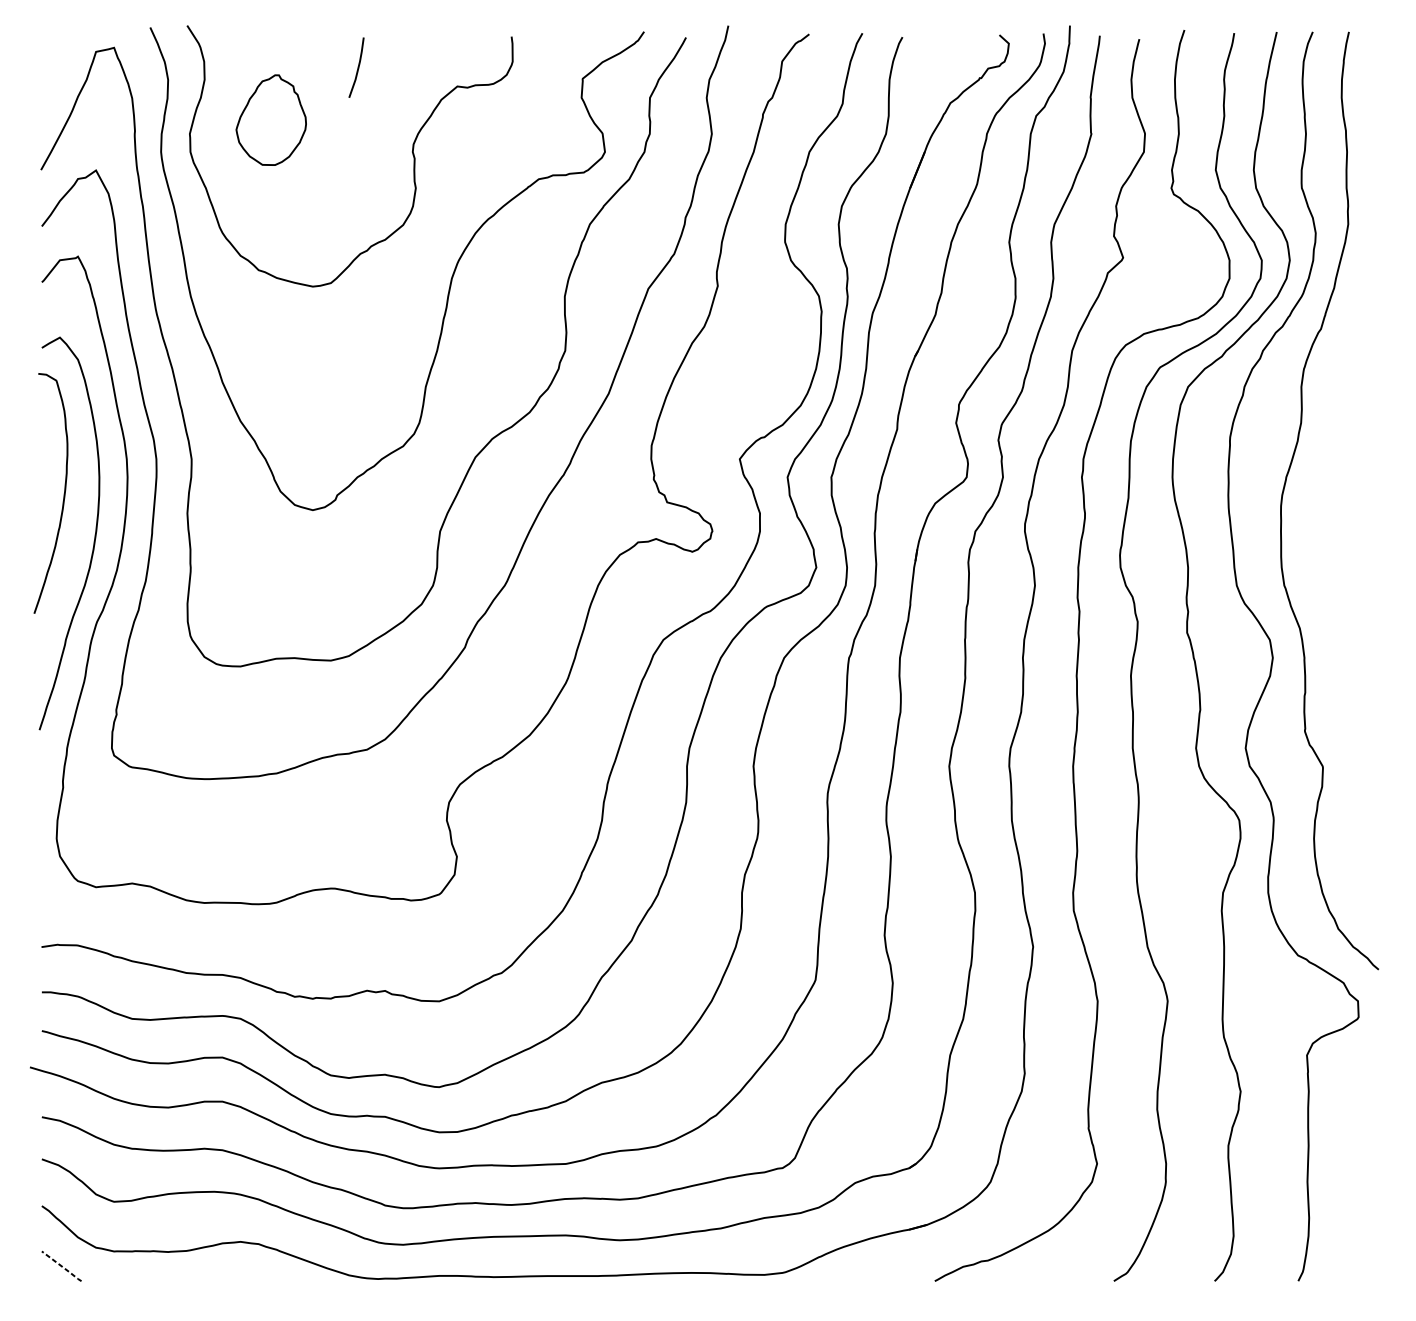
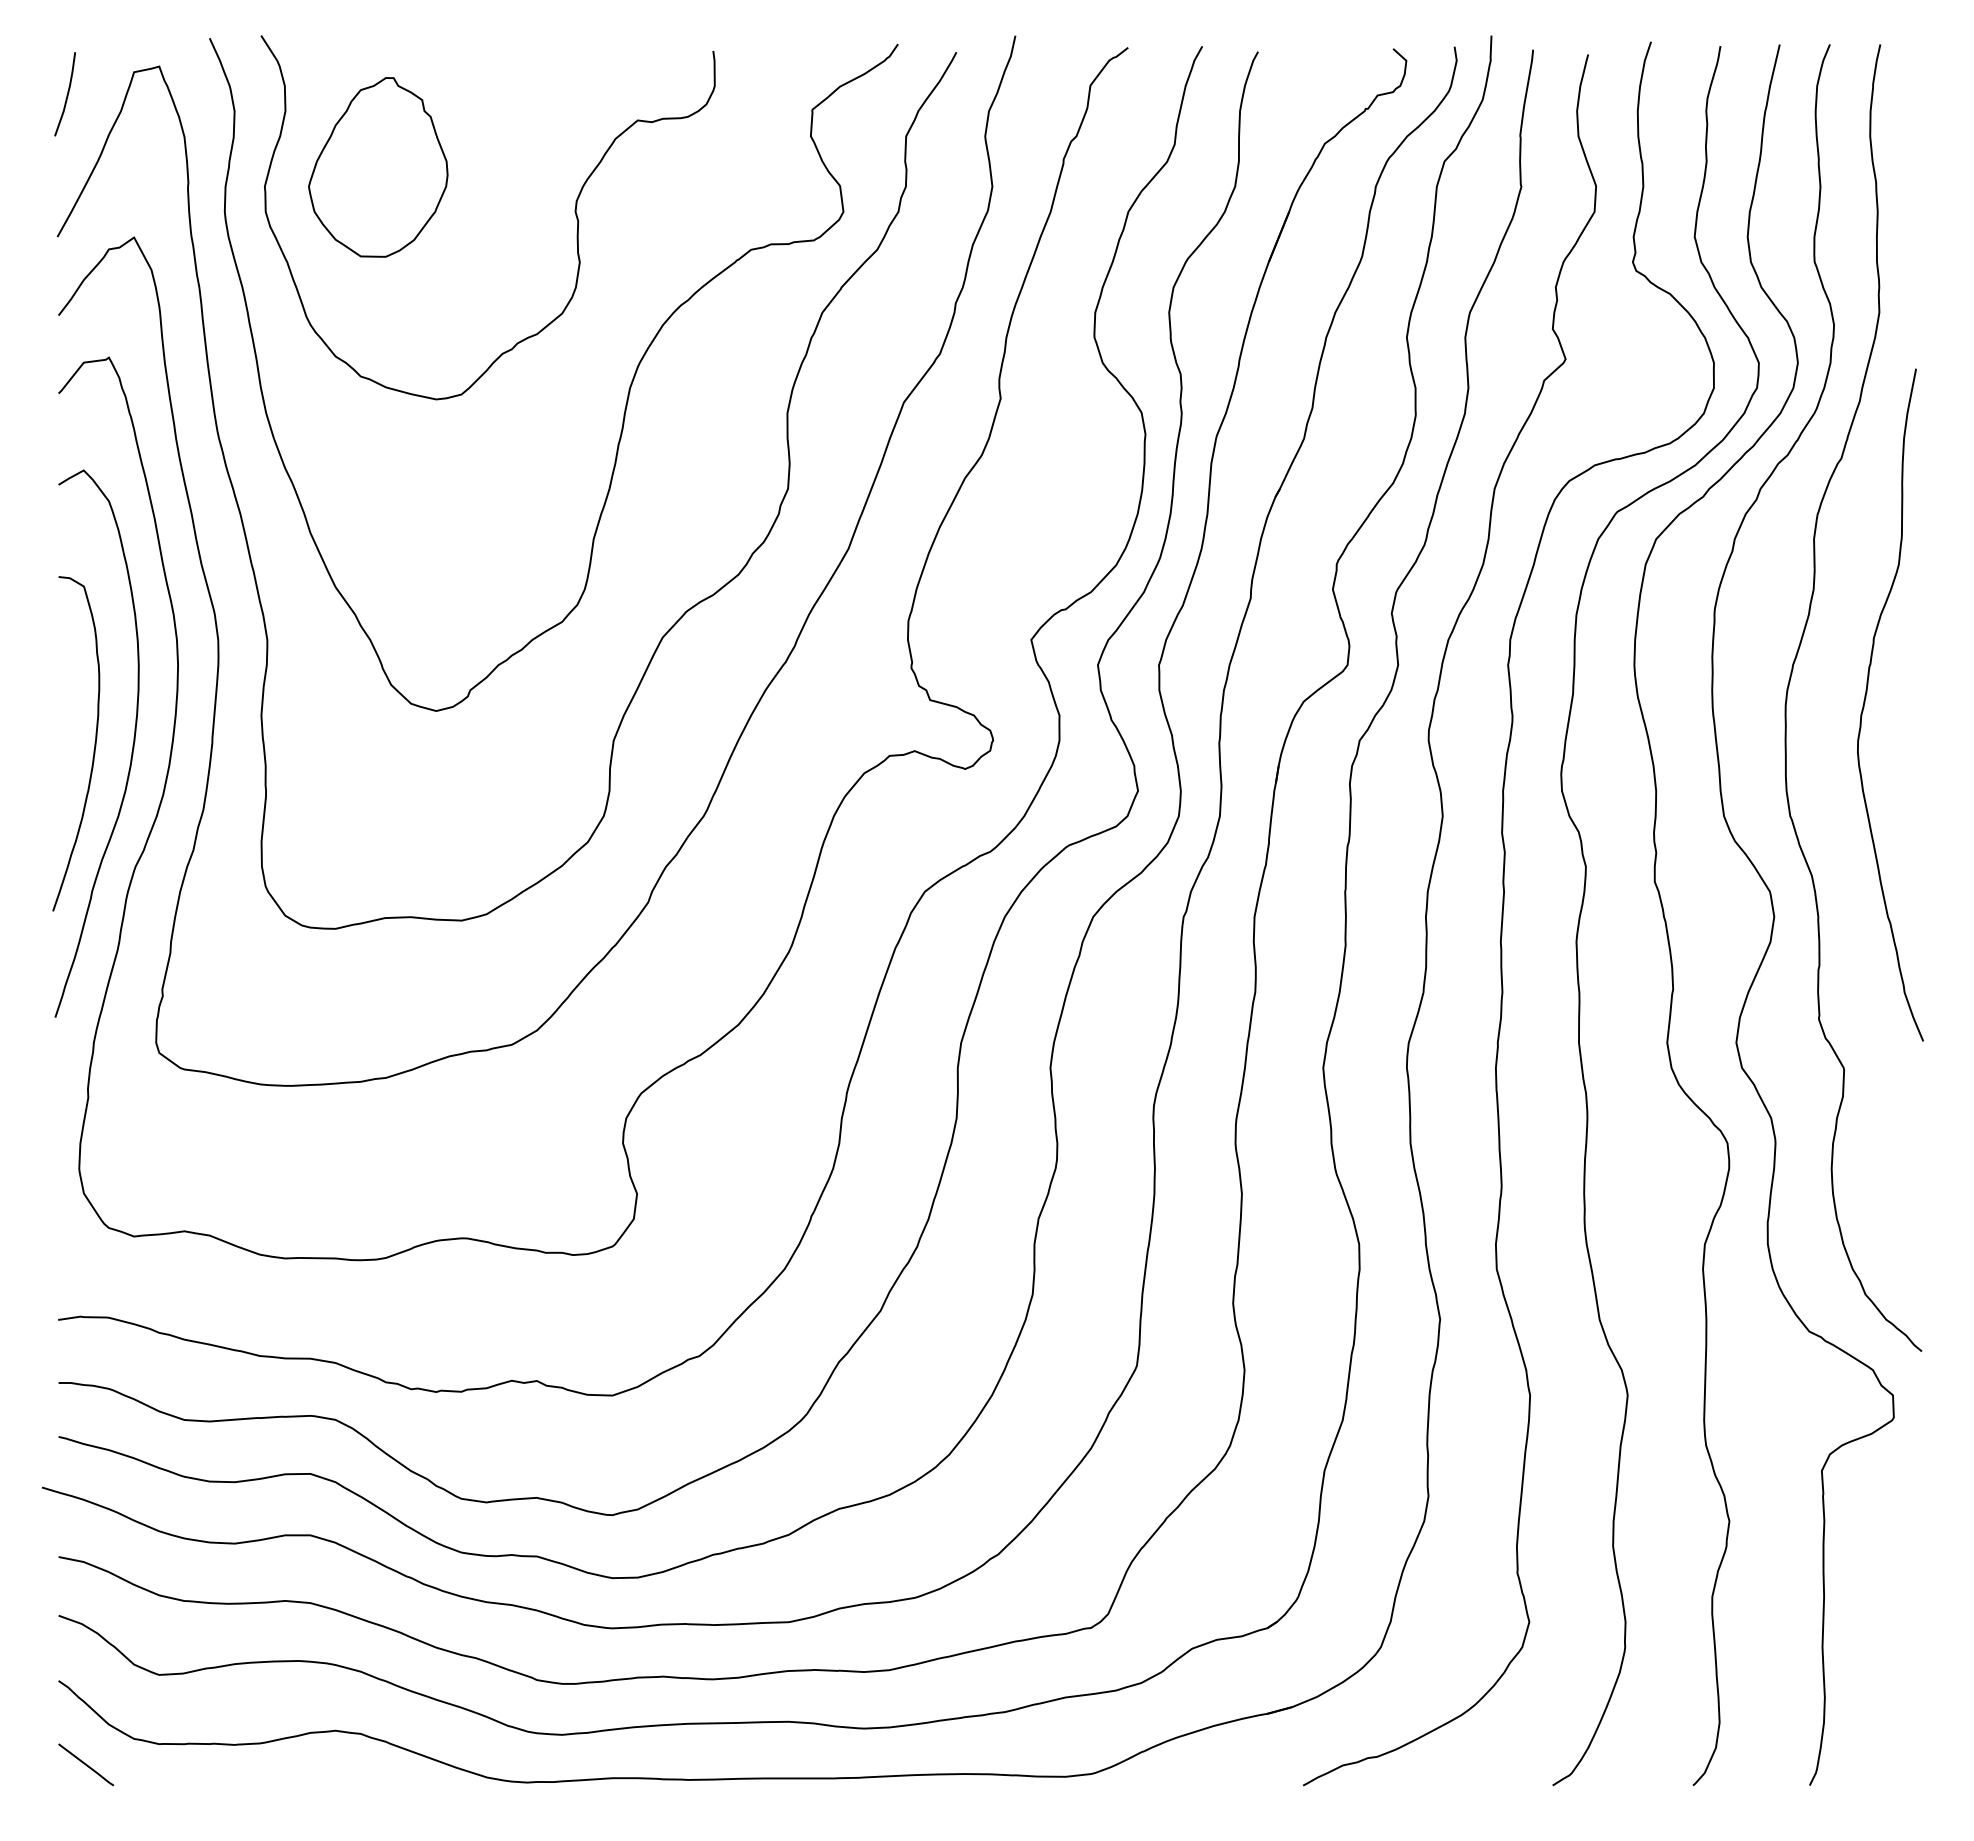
line: (357, 67) -> (66, 94), moved
part: (271, 120) -> (378, 167), size x1.43
curve: (64, 493) -> (94, 743), moved
curve: (1339, 500) -> (1866, 697), added
line: (61, 1266) -> (86, 1765), dashed -> solid

